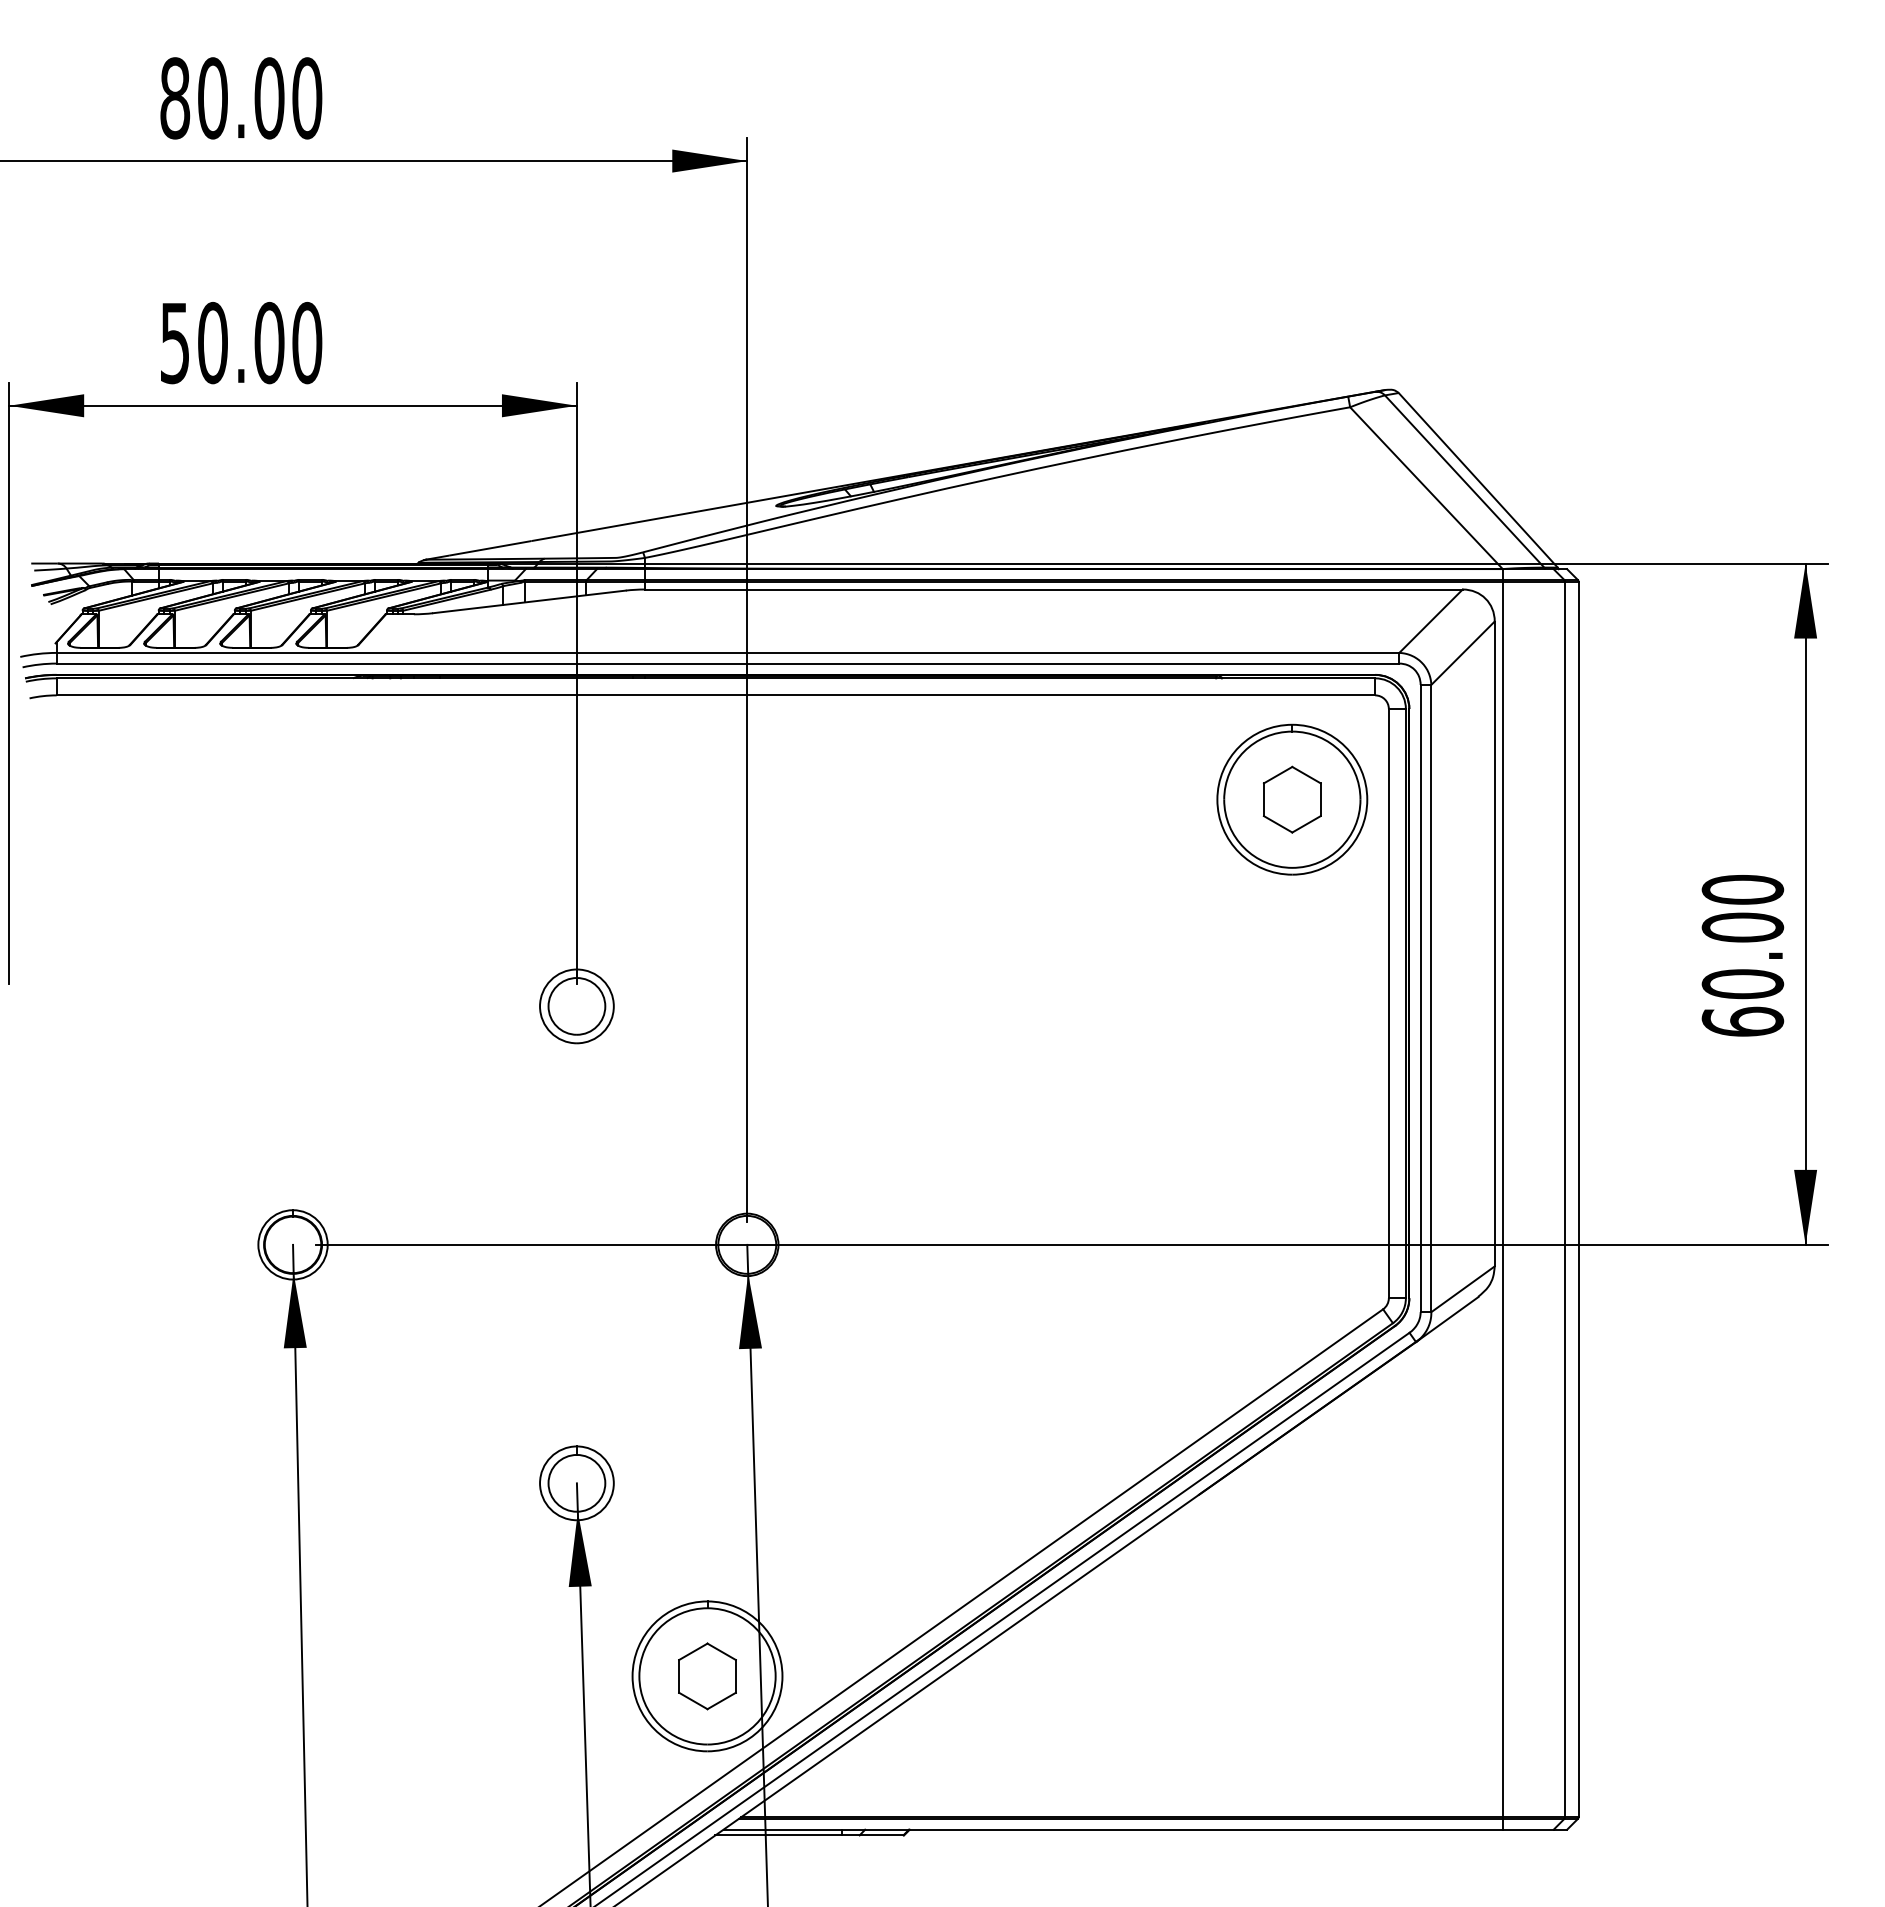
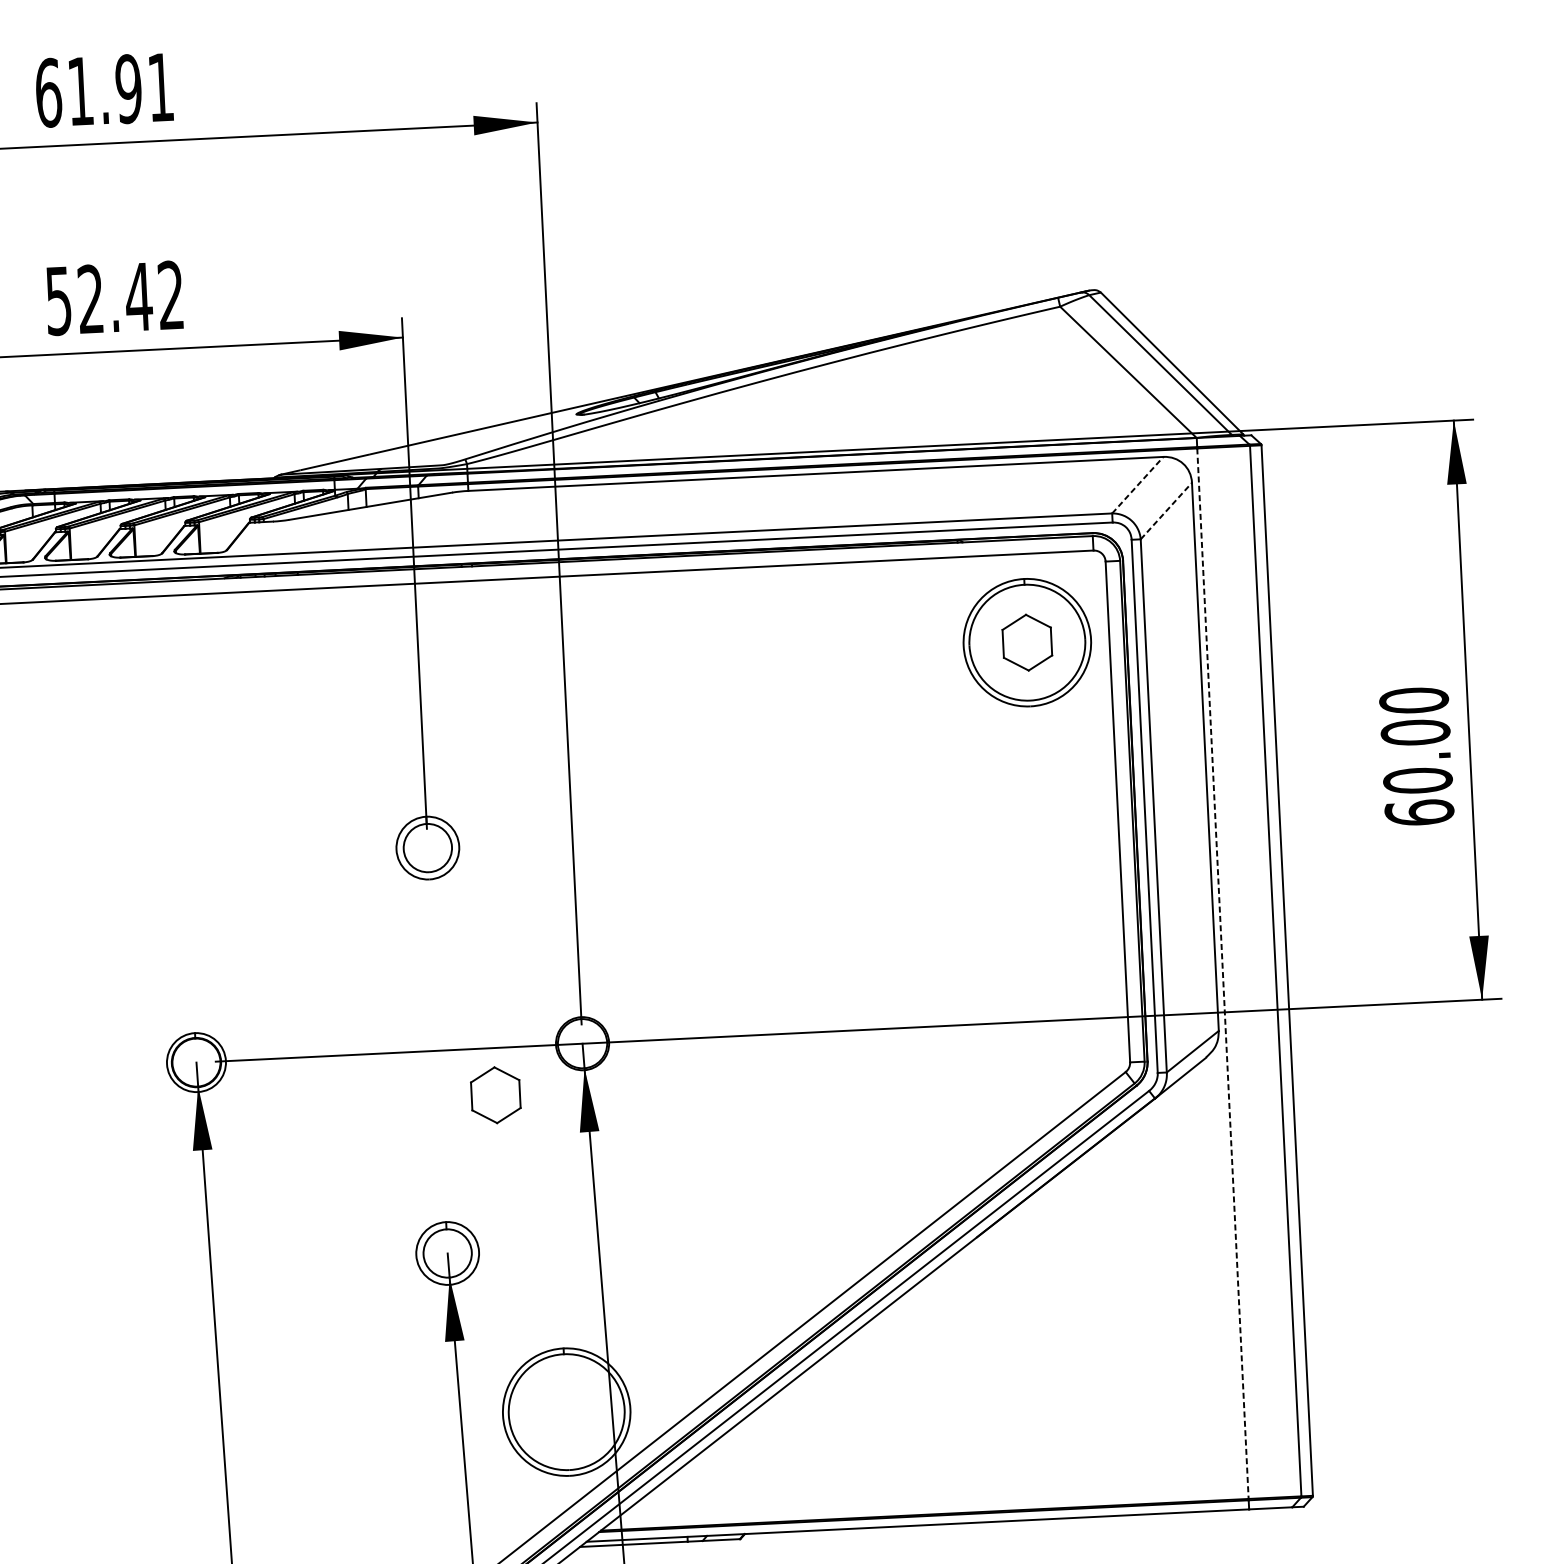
text: (241, 98) -> (105, 90), 80.00 -> 61.91
text: (260, 342) -> (131, 296), 50.00 -> 52.42
line: (1431, 621) -> (1138, 485), solid -> dashed
line: (1463, 653) -> (1166, 511), solid -> dashed
line: (1502, 1199) -> (1222, 973), solid -> dashed
part: (707, 1676) -> (495, 1095), moved

